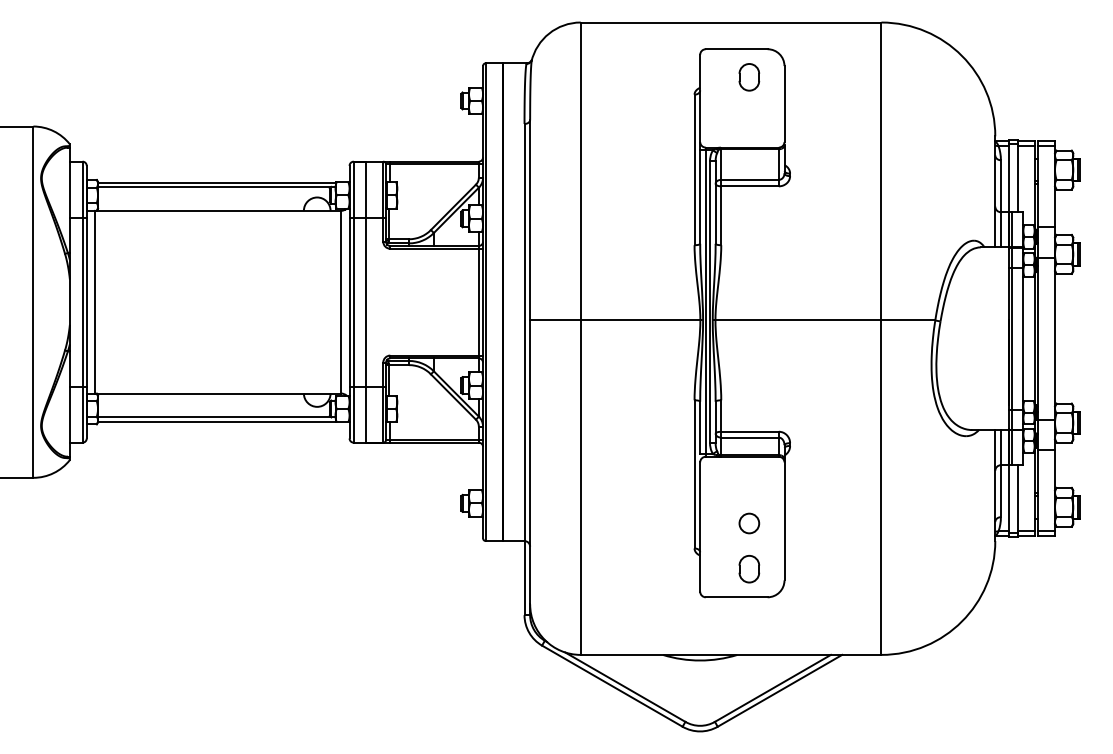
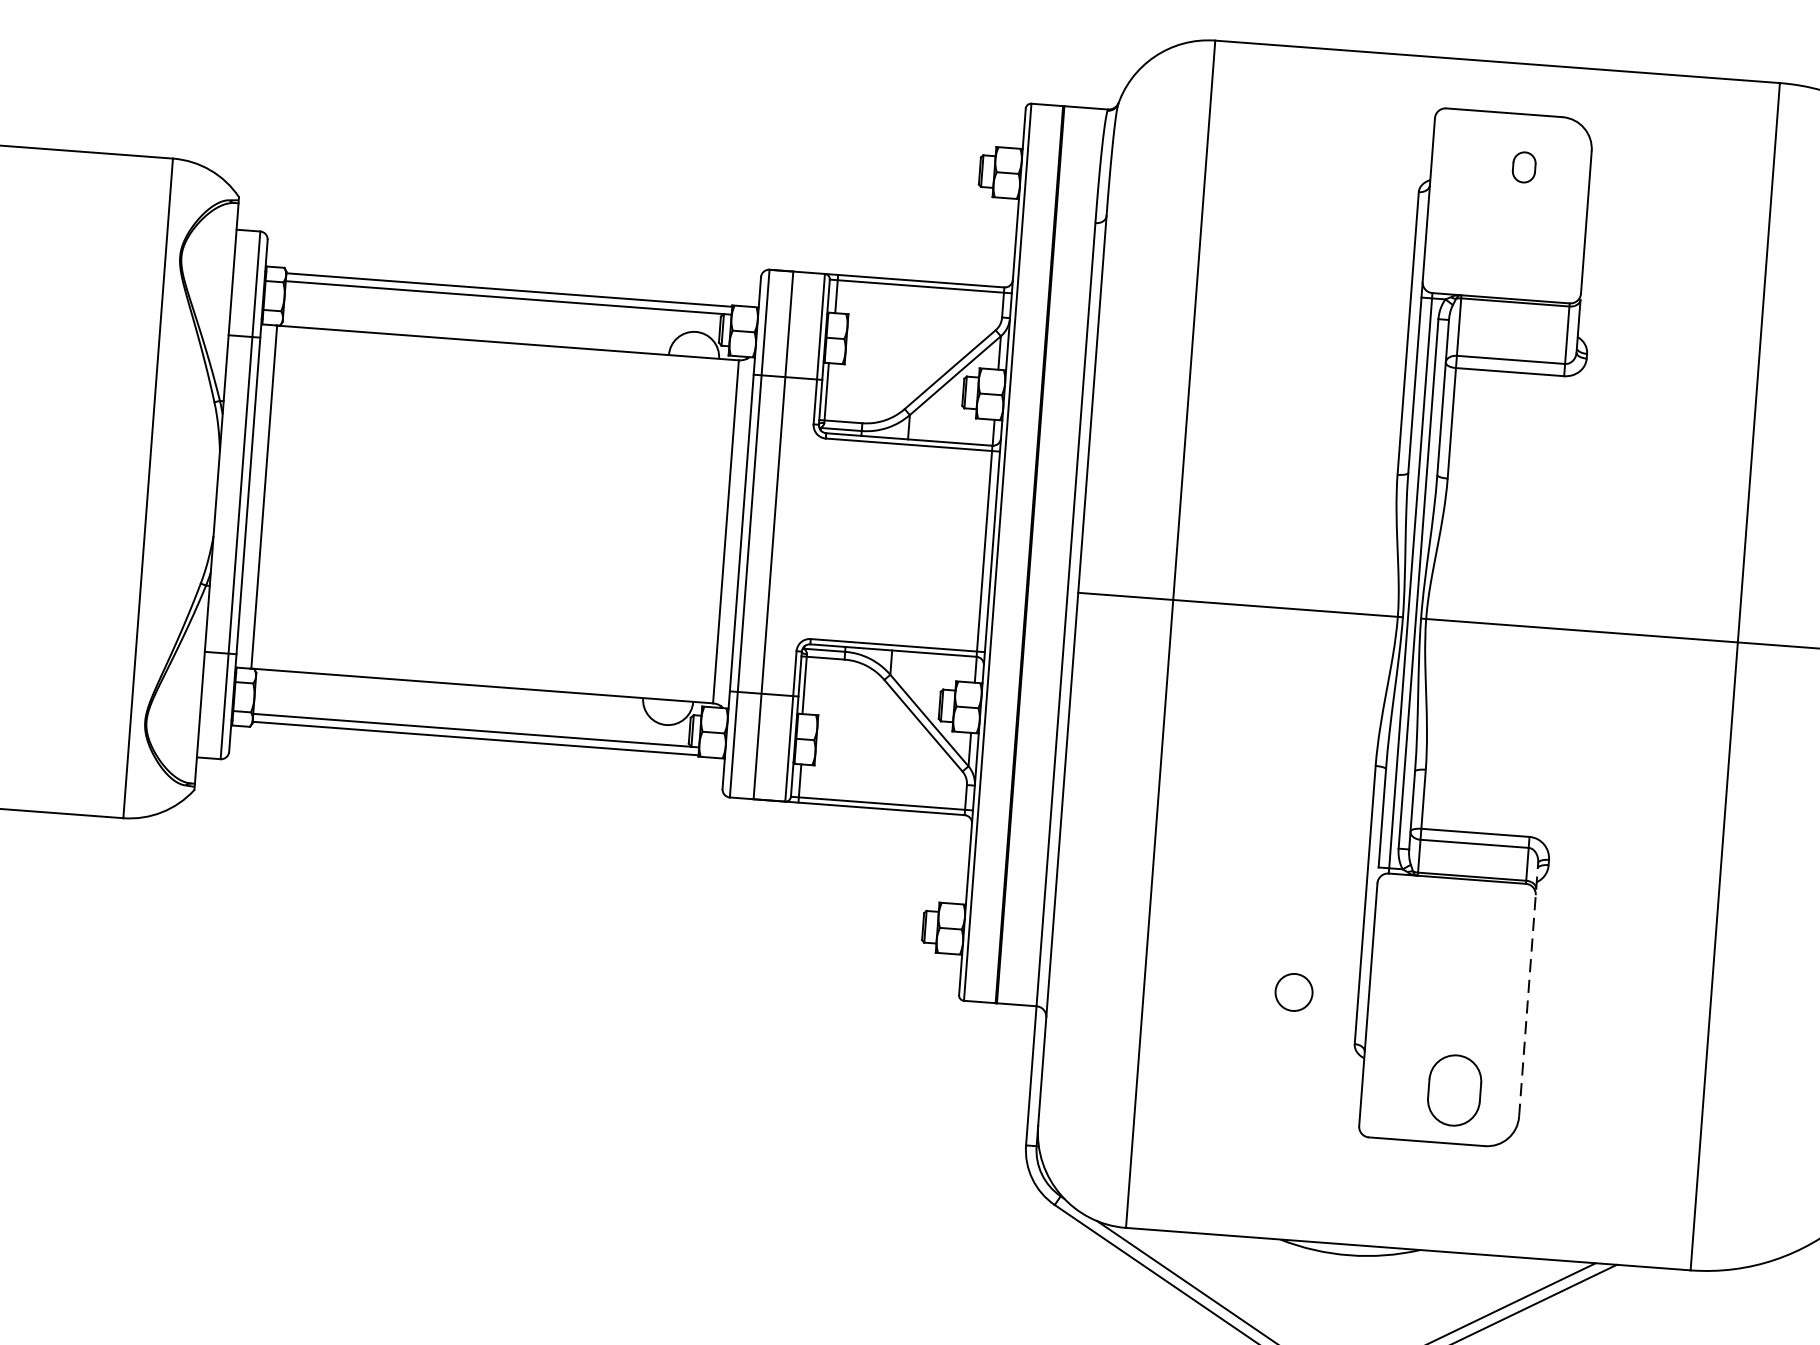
part: (749, 77) -> (1524, 167), size x0.6
line: (784, 512) -> (1528, 989), solid -> dashed
circle: (749, 523) -> (1294, 992), moved
part: (749, 569) -> (1454, 1091), size x1.4

